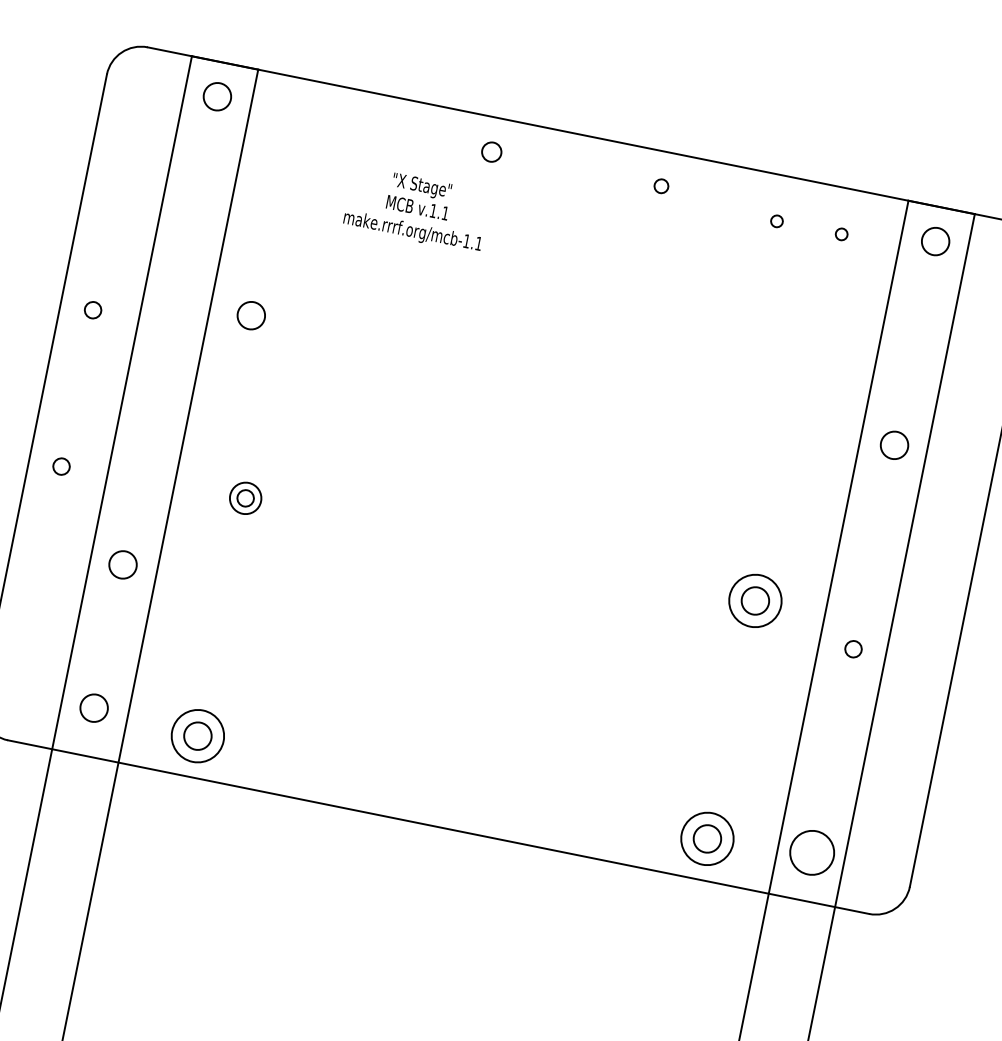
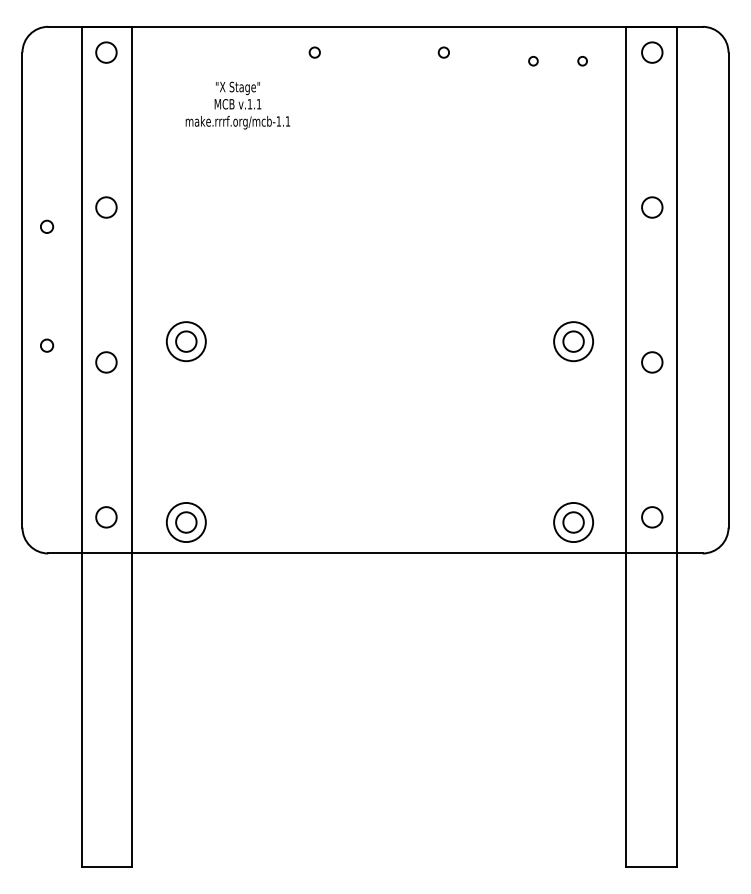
circle: (491, 151) -> (314, 52), size x0.71
text: (416, 209) -> (237, 105), moved
circle: (251, 315) -> (106, 207), moved
part: (244, 497) -> (185, 341), size x1.67
circle: (123, 564) -> (106, 362), moved
circle: (853, 649) -> (652, 362), size x1.67
circle: (812, 853) -> (652, 517), size x0.62

